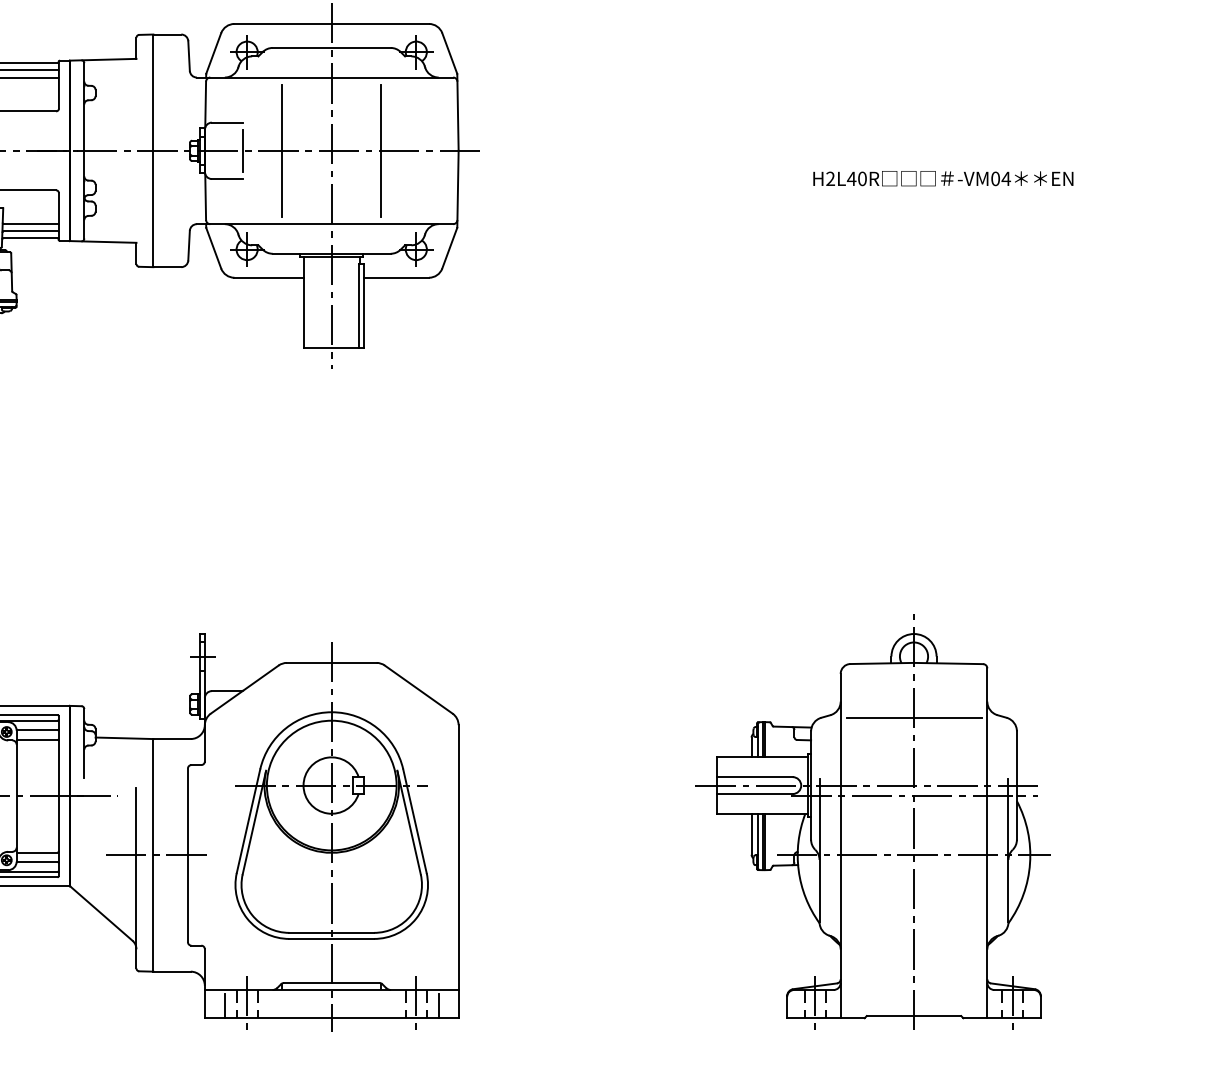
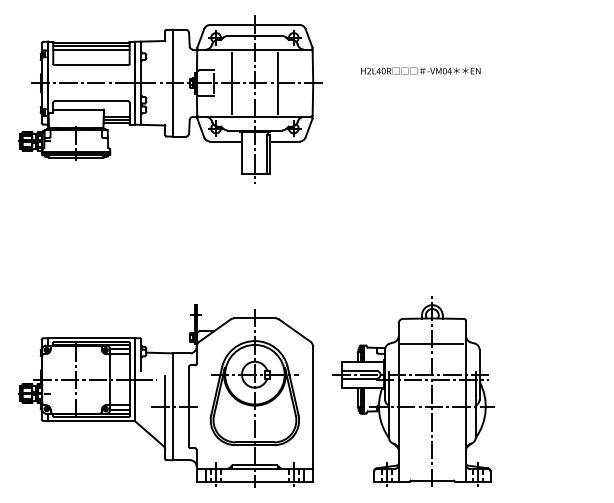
text: (942, 177) -> (420, 70), moved
part: (872, 822) -> (413, 391), moved

